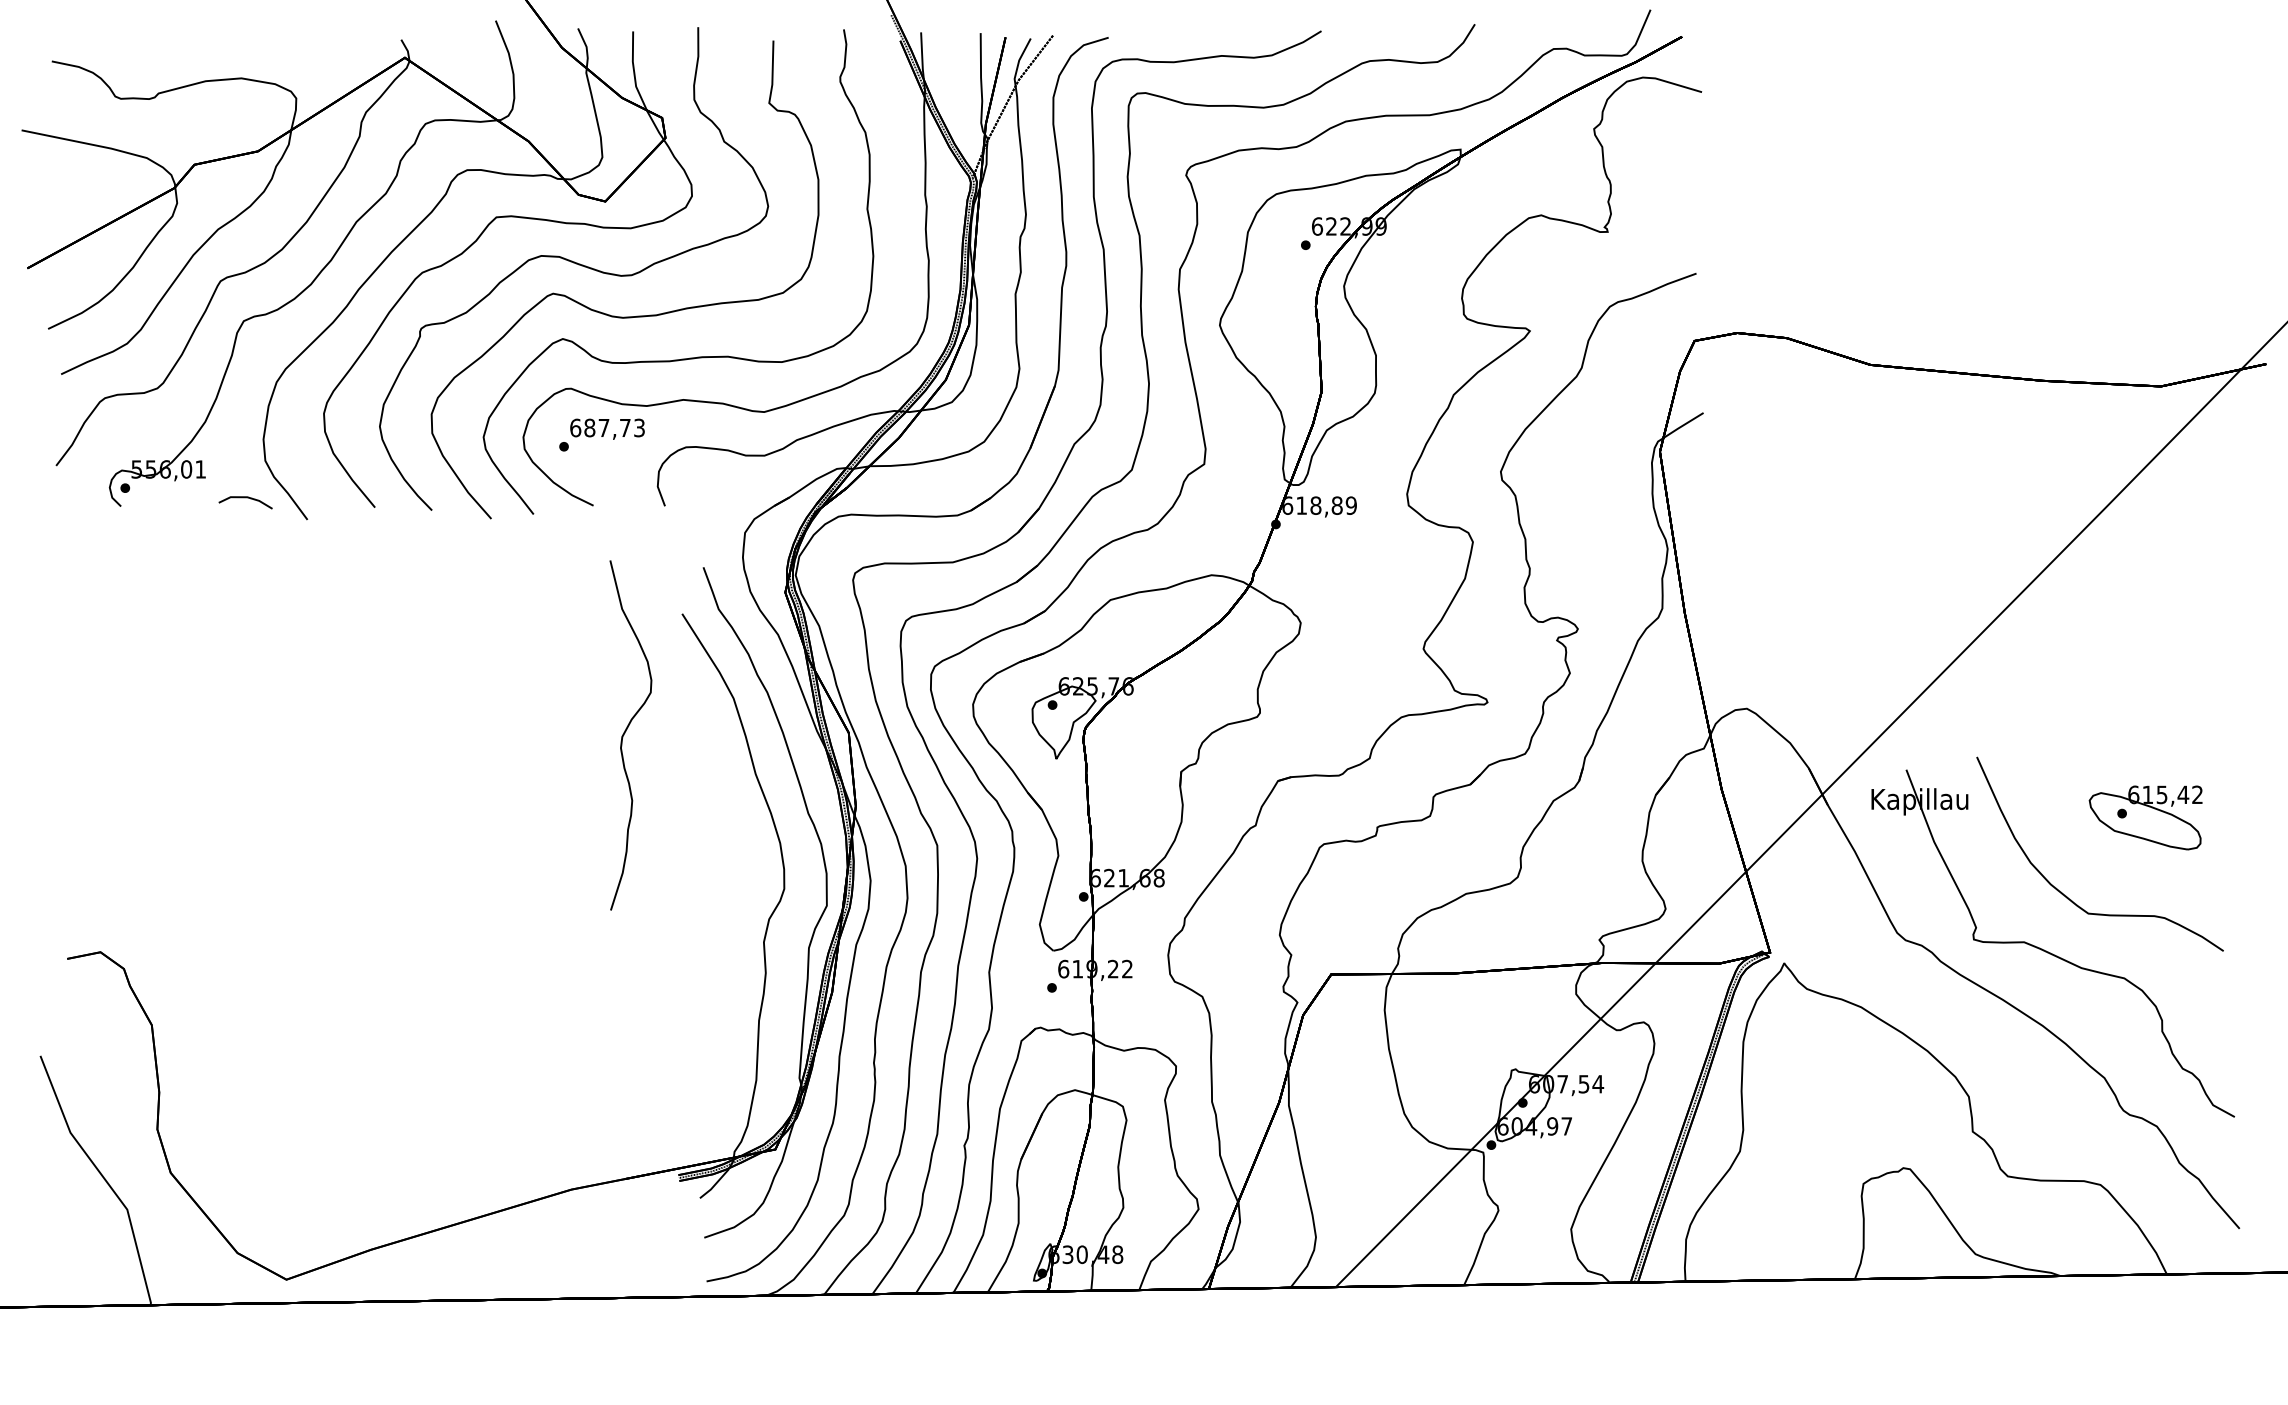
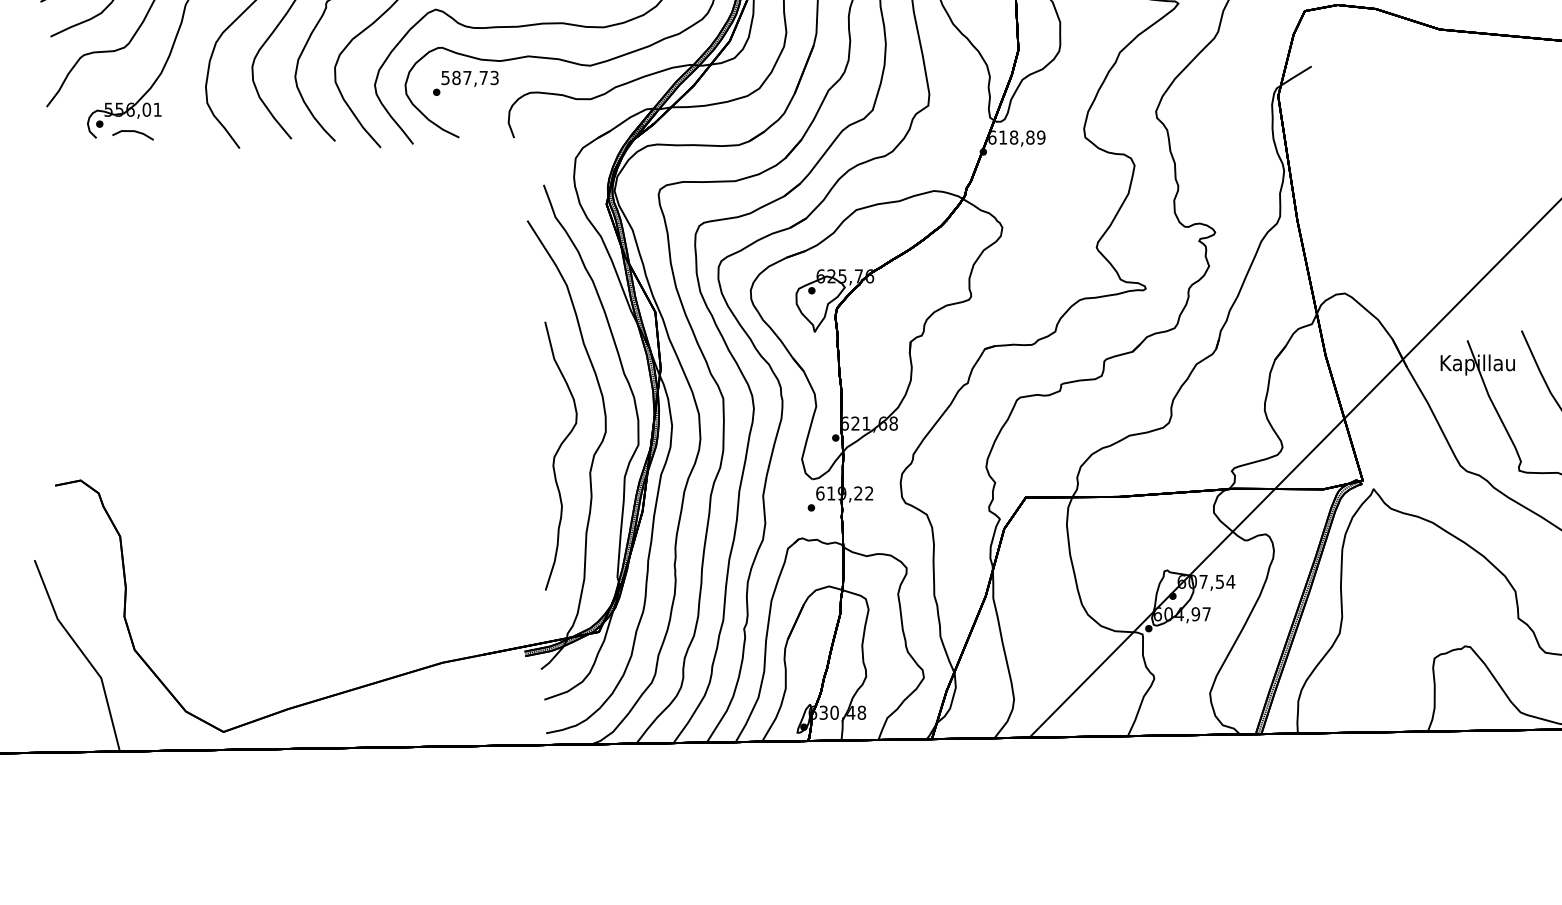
text: (575, 427) -> (445, 77), 687,73 -> 587,73
line: (245, 498) -> (132, 132), moved
part: (630, 735) -> (560, 456), moved

